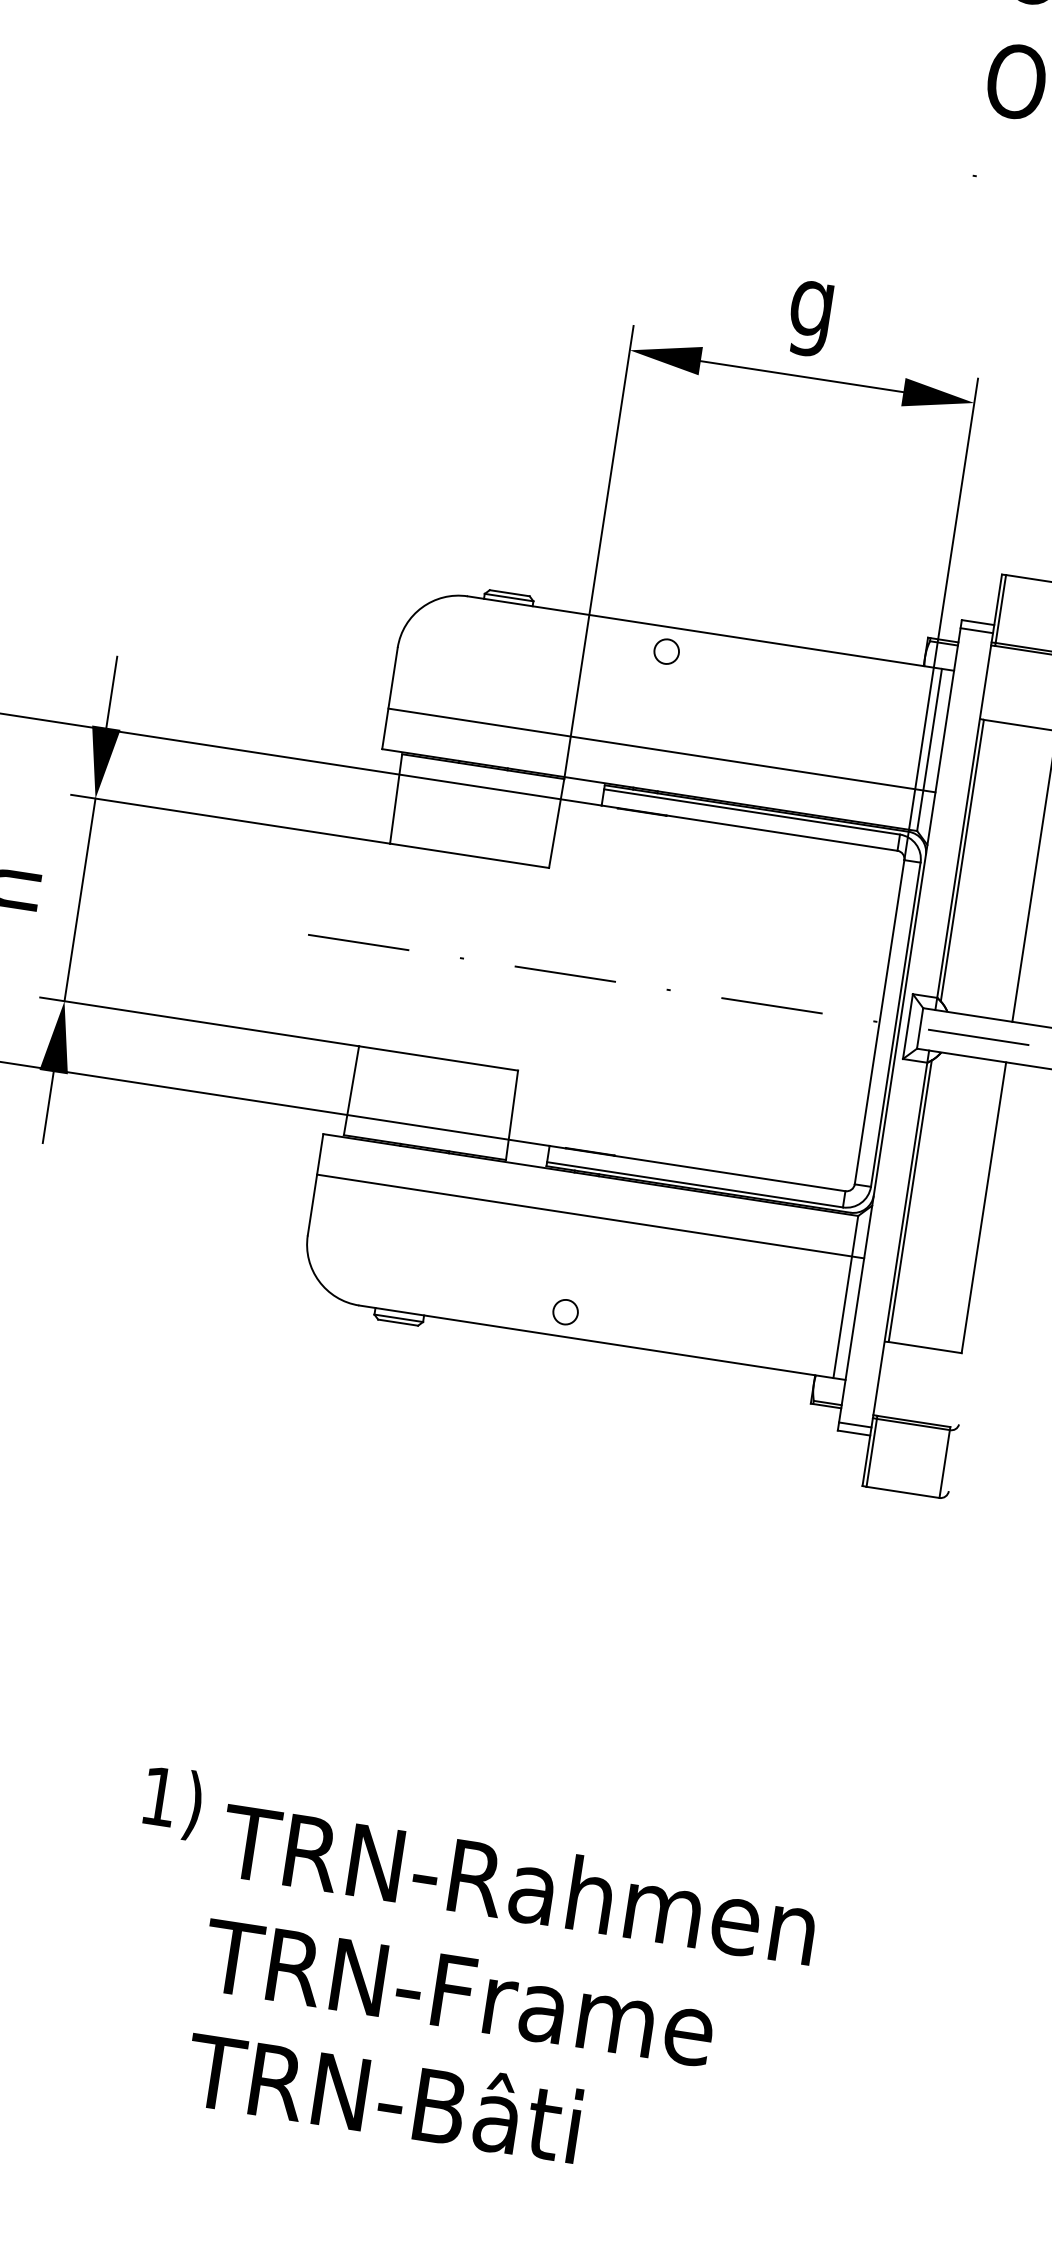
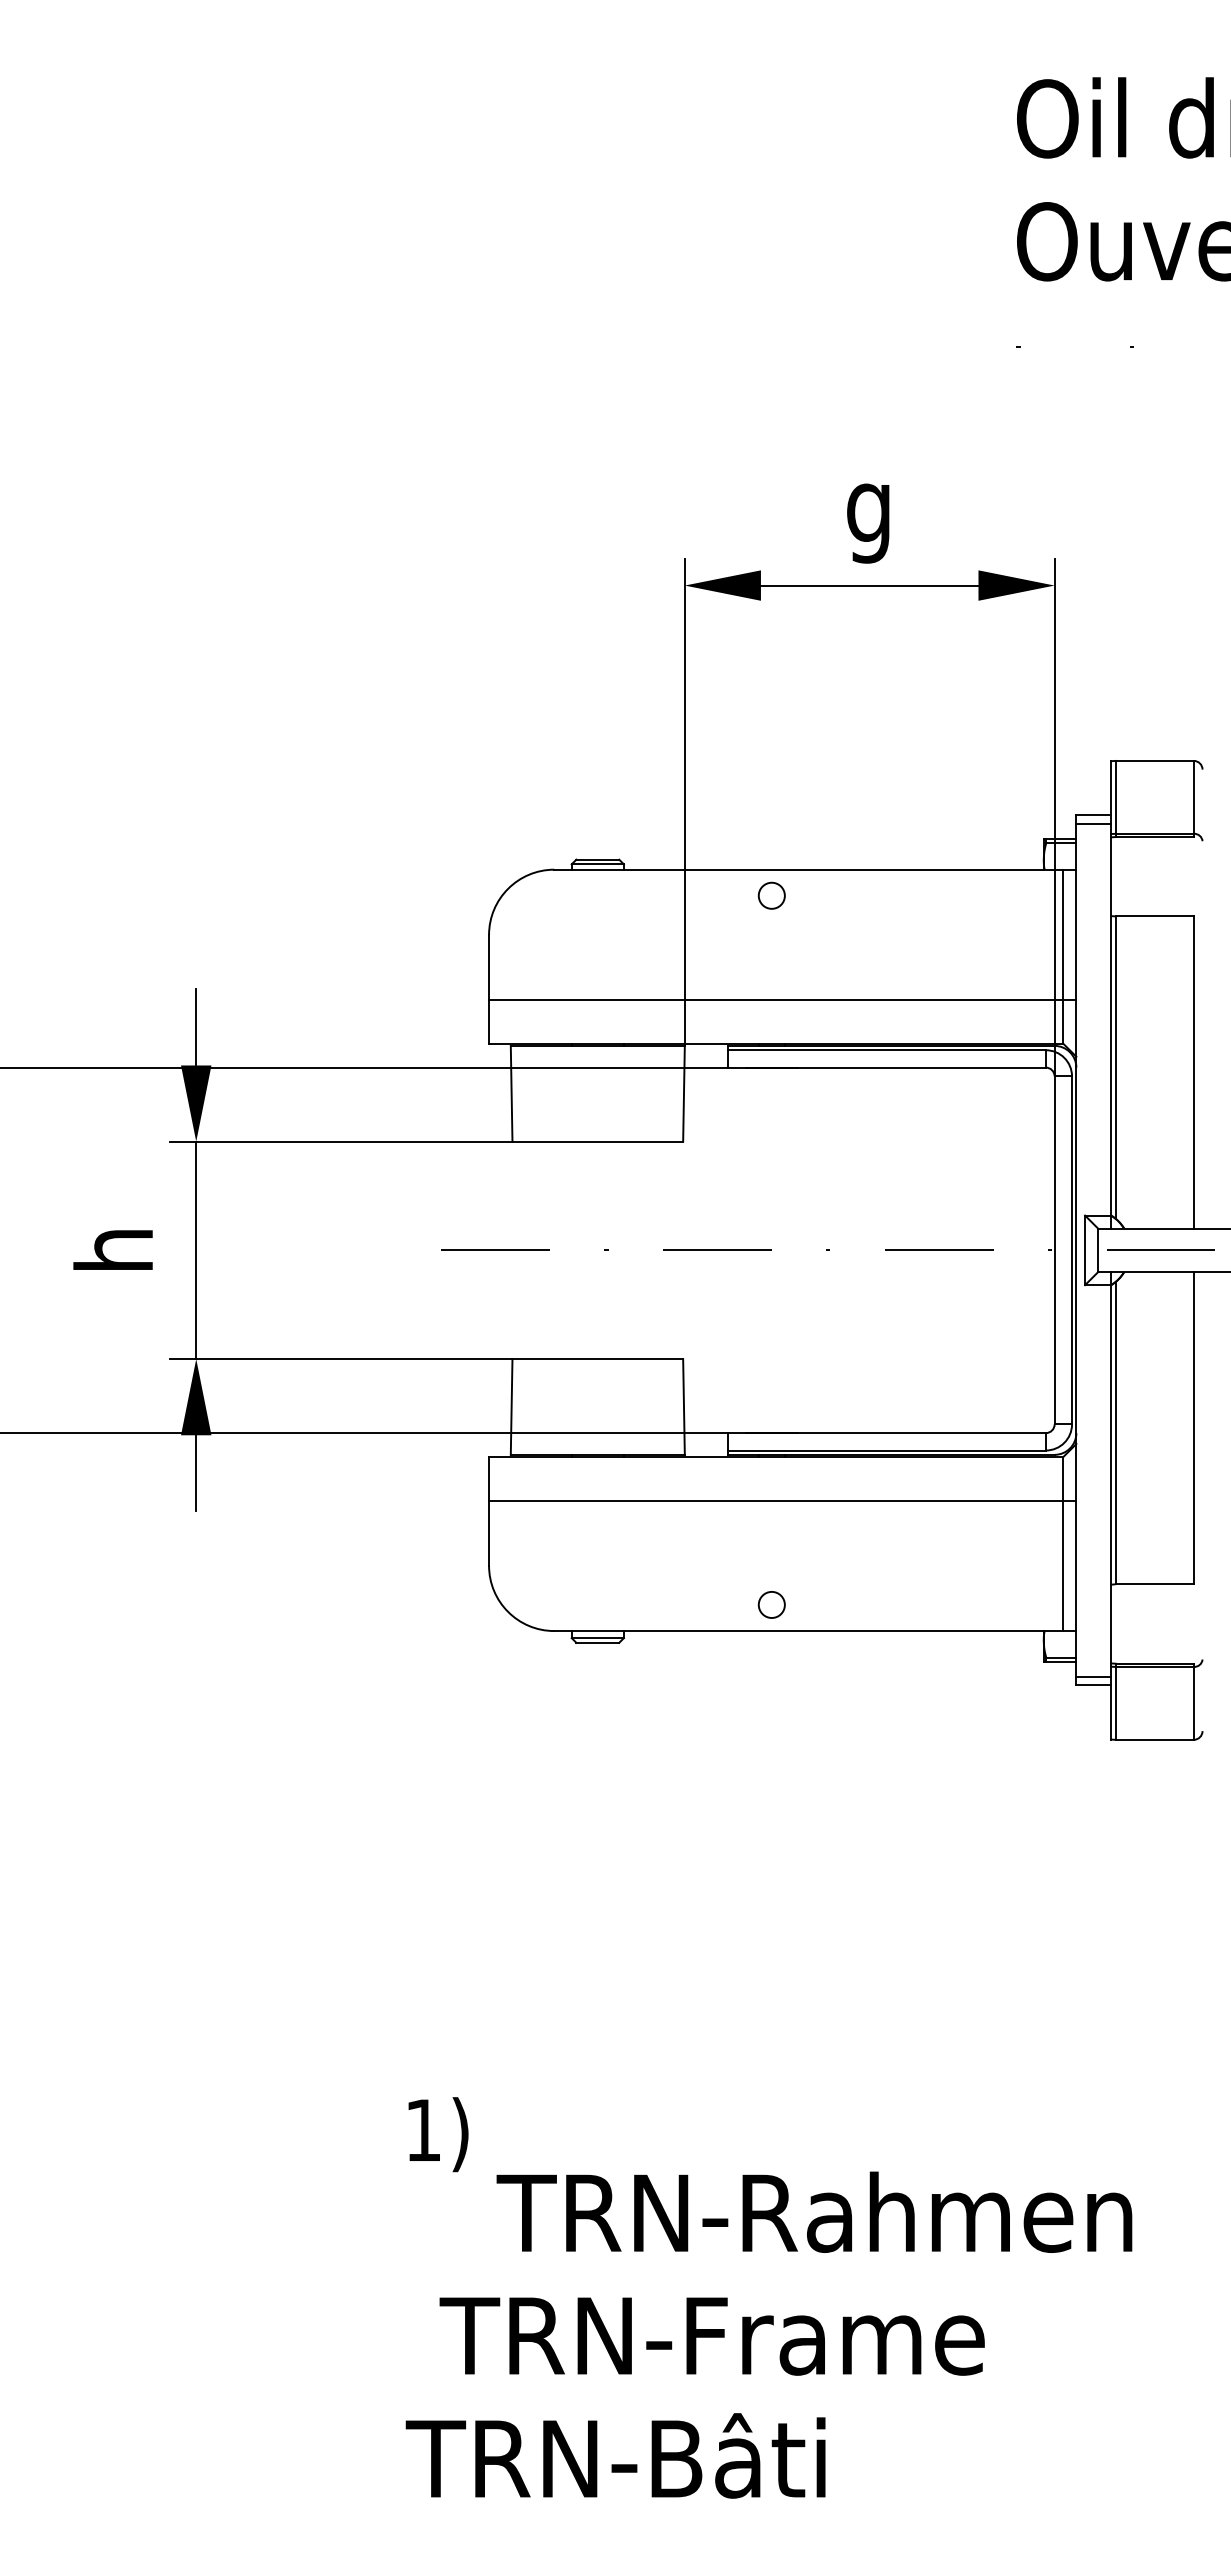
text: (172, 1802) -> (438, 2134), moved
text: (458, 1993) -> (711, 2336), moved
text: (383, 2095) -> (615, 2455), moved

